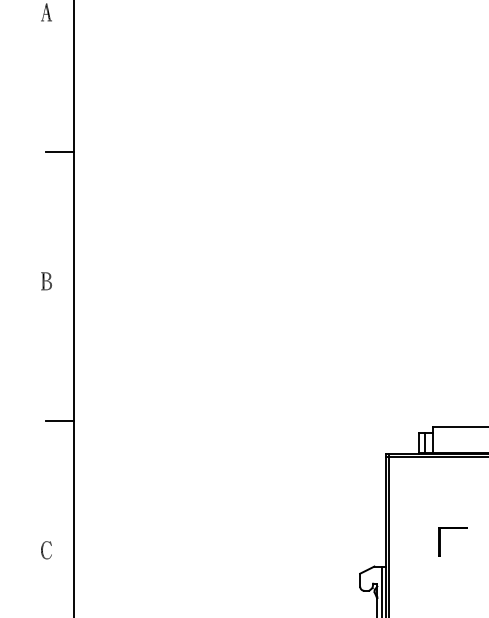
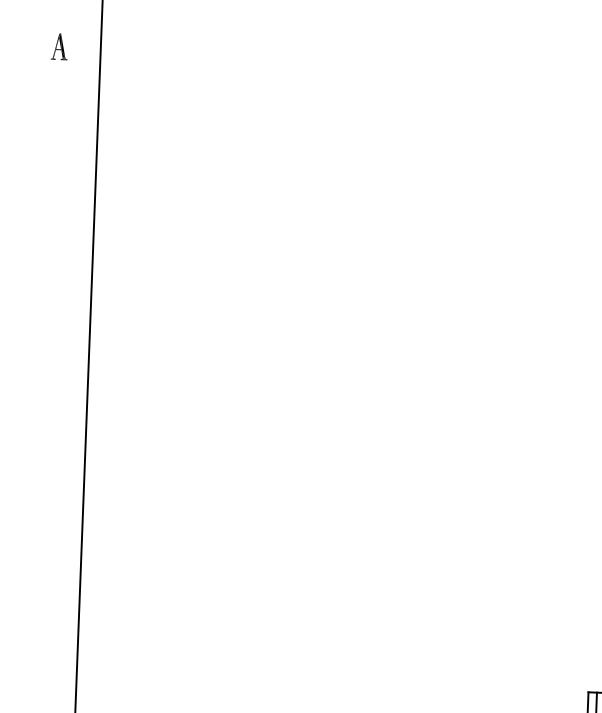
line: (59, 151) -> (70, 253), removed
part: (46, 281) -> (44, 446), removed
line: (59, 420) -> (55, 653), removed

